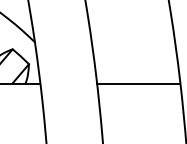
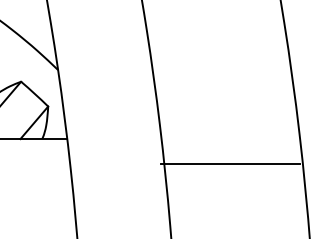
line: (138, 83) -> (230, 163), moved

